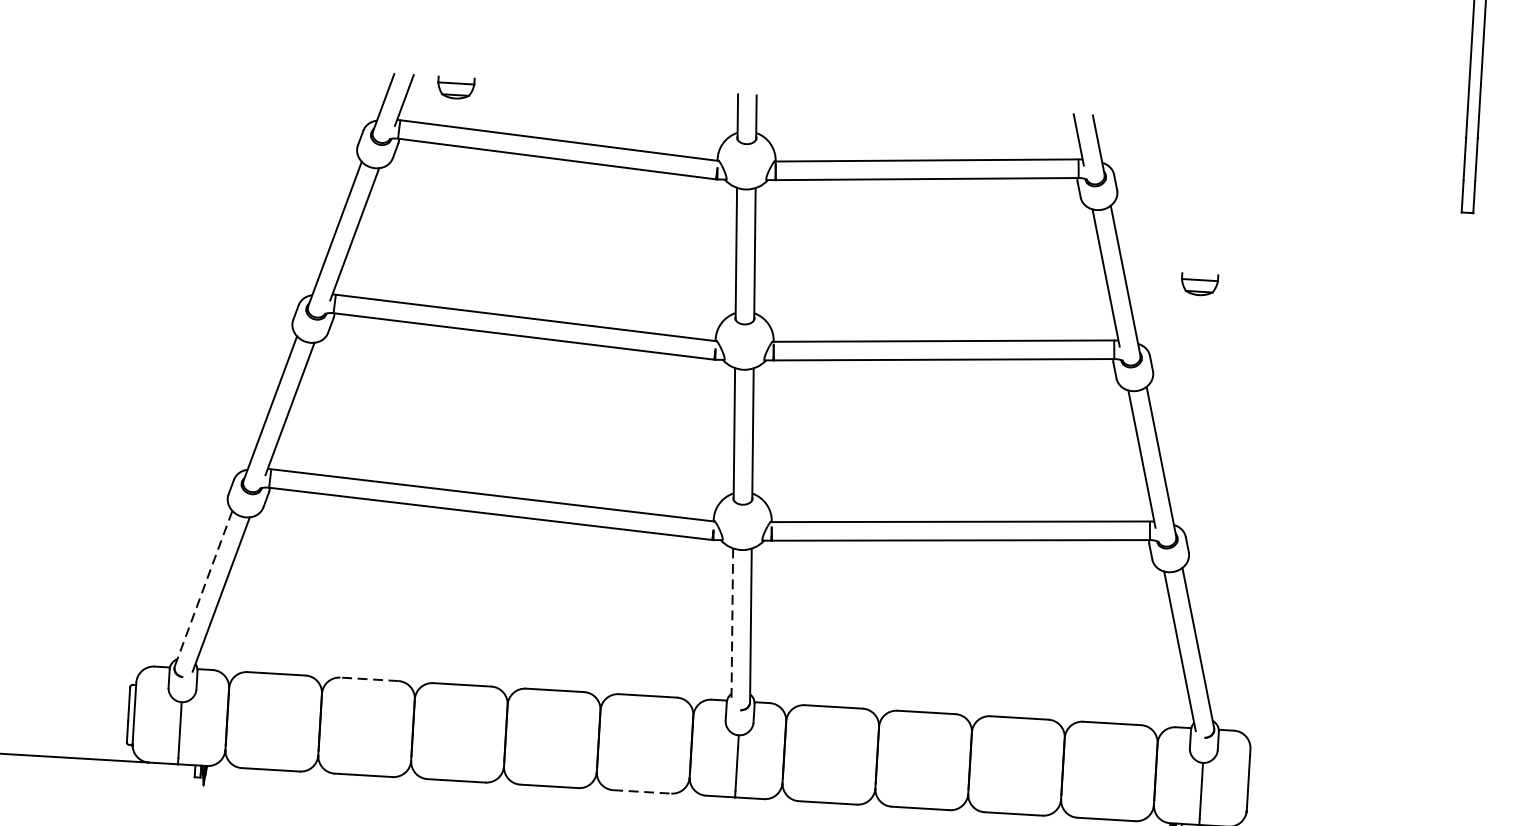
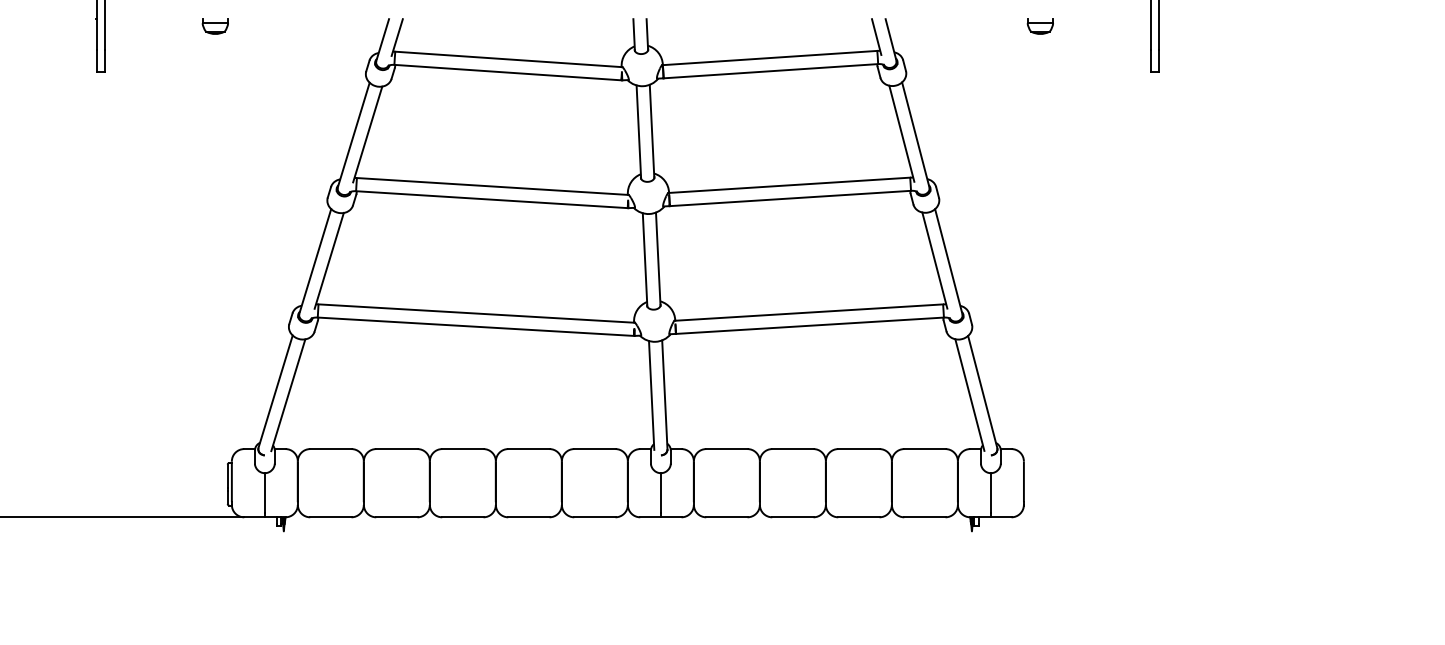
part: (454, 87) -> (214, 26), moved
part: (1198, 284) -> (1039, 26), moved
line: (203, 588) -> (275, 391), dashed -> solid
line: (732, 625) -> (651, 395), dashed -> solid
line: (368, 679) -> (396, 449), dashed -> solid
line: (641, 792) -> (594, 517), dashed -> solid

